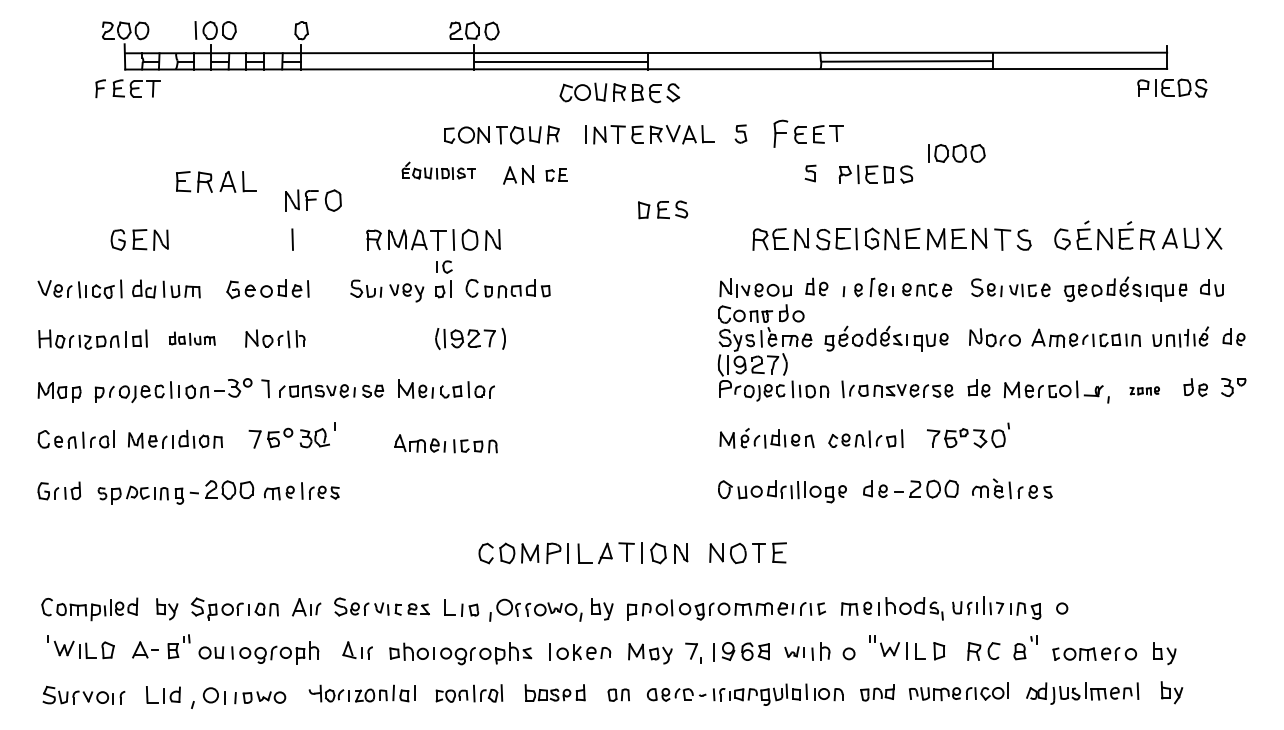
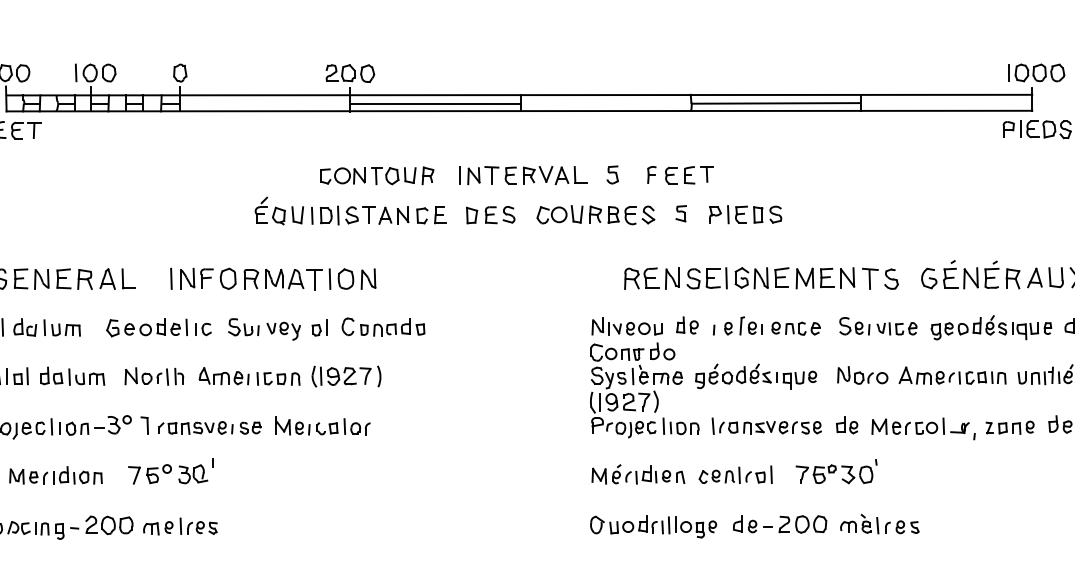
part: (619, 92) -> (595, 214), moved
part: (780, 134) -> (651, 175), size x0.62
part: (956, 153) -> (1036, 72), moved
part: (438, 170) -> (314, 210), size x1.67
part: (556, 175) -> (431, 215), size x1.43
part: (216, 181) -> (96, 278), moved
part: (313, 200) -> (208, 278), moved
part: (663, 209) -> (491, 214), moved
part: (444, 266) -> (203, 328), moved
part: (192, 338) -> (72, 376), size x1.43
part: (1144, 390) -> (1009, 427), size x1.67
part: (445, 443) -> (249, 376), moved

